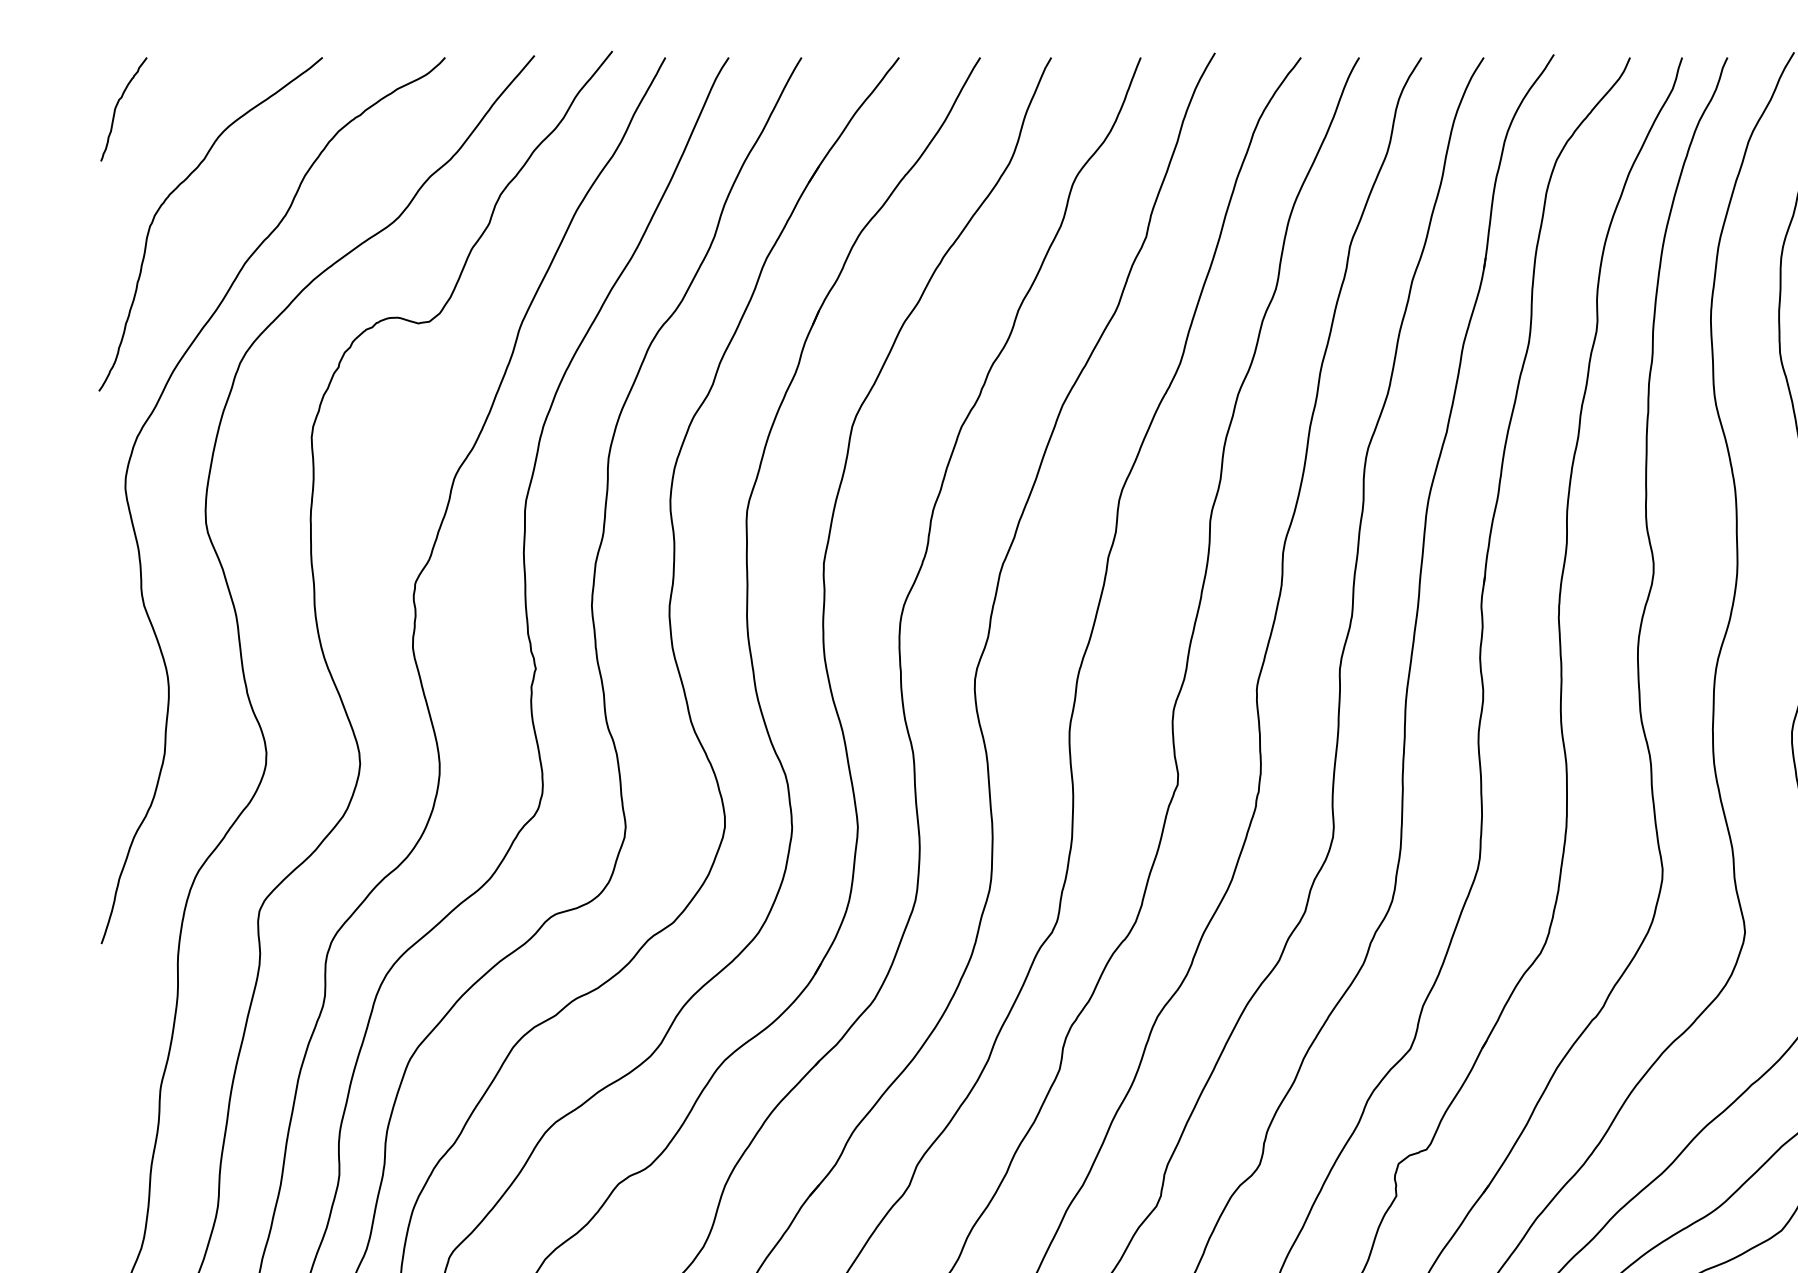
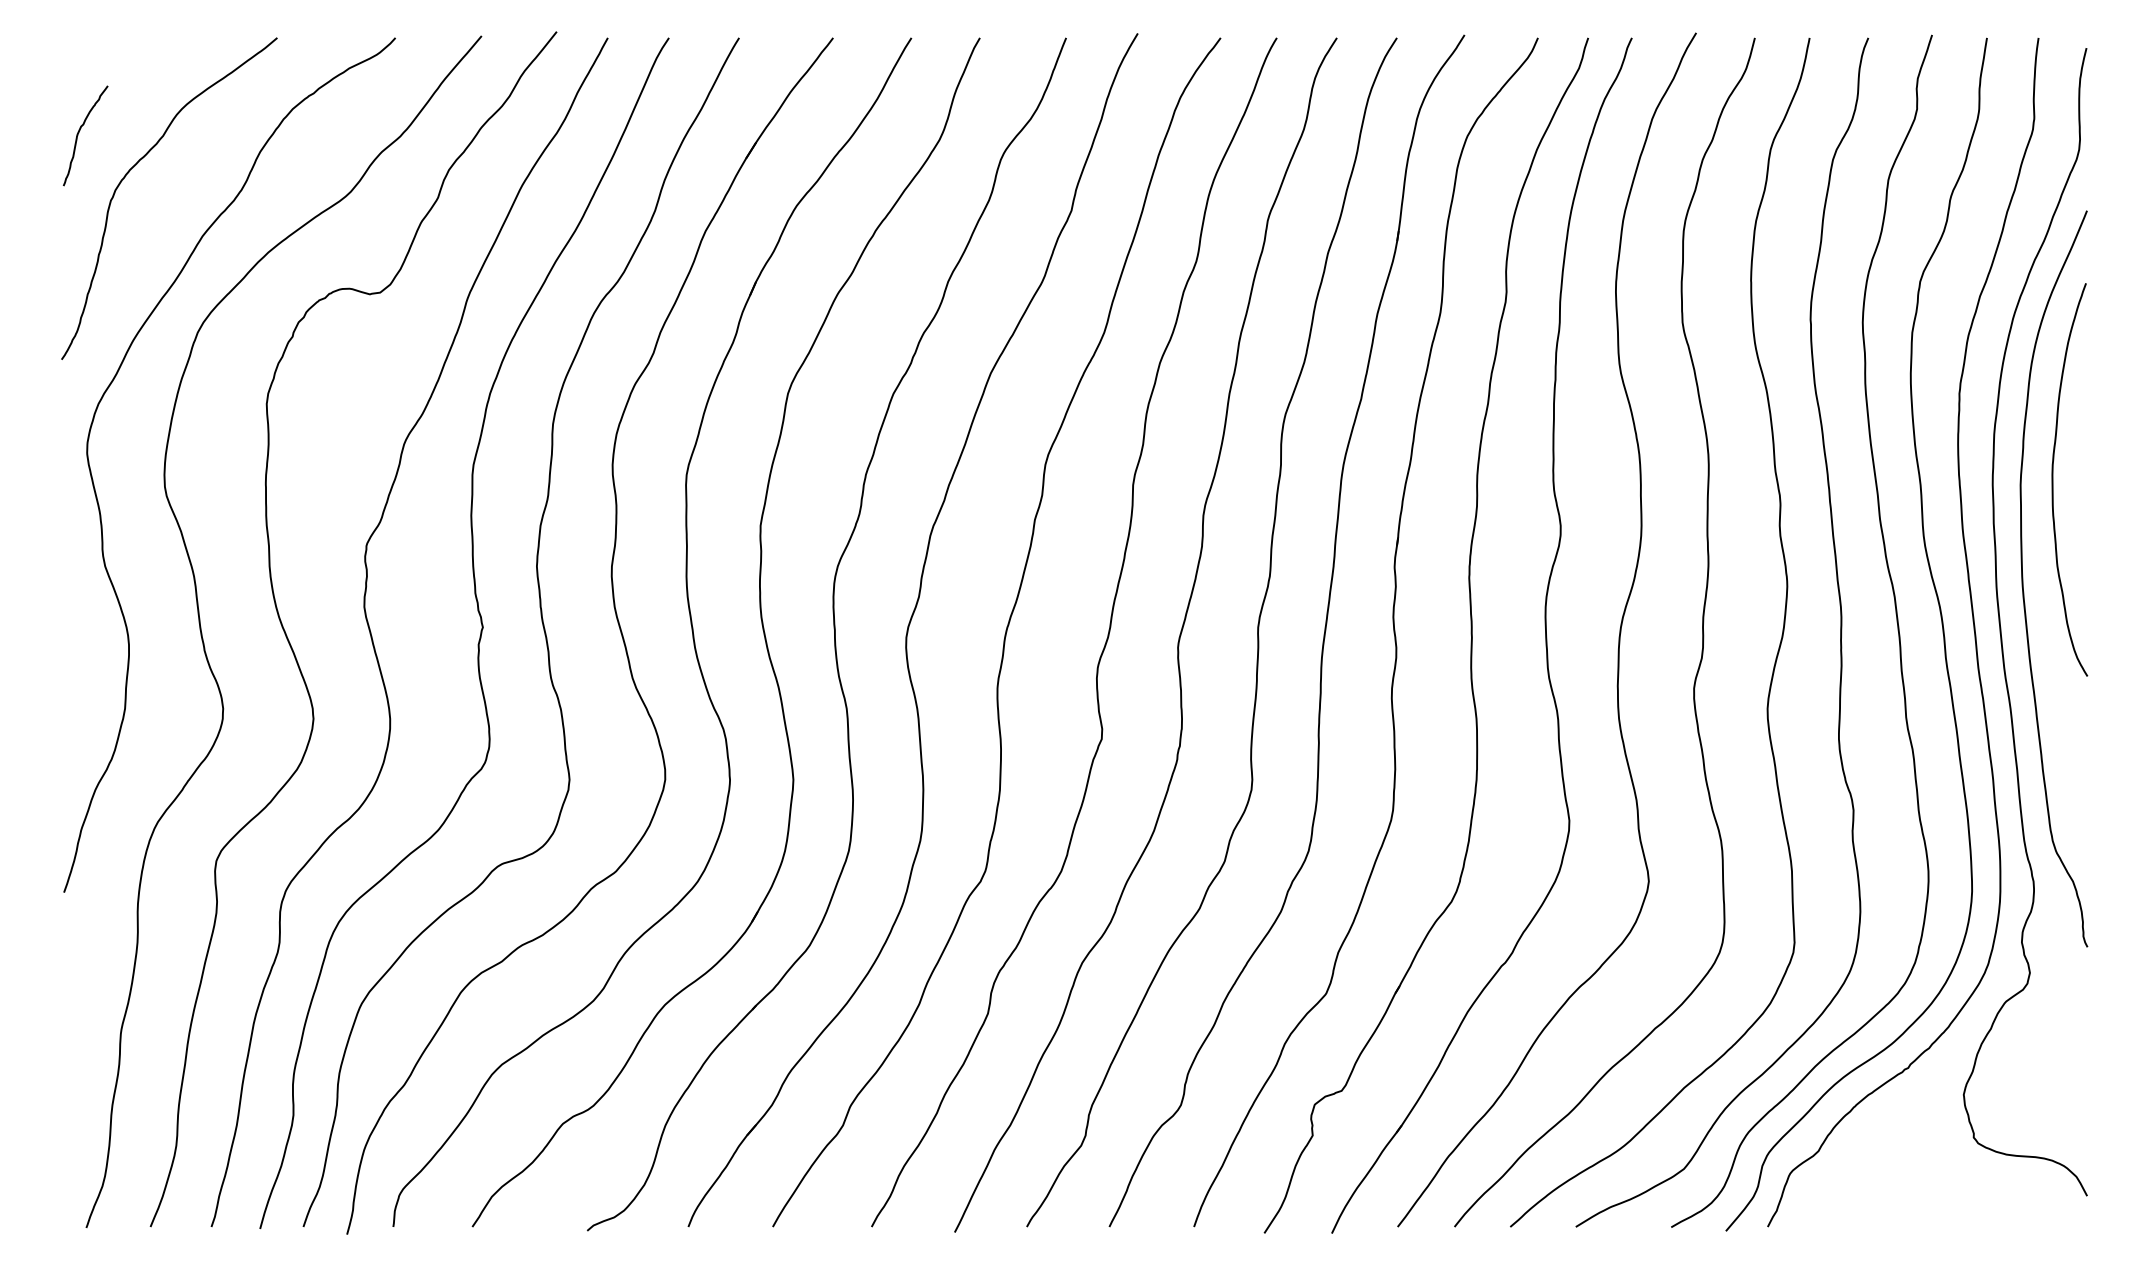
curve: (117, 105) -> (79, 132), moved

